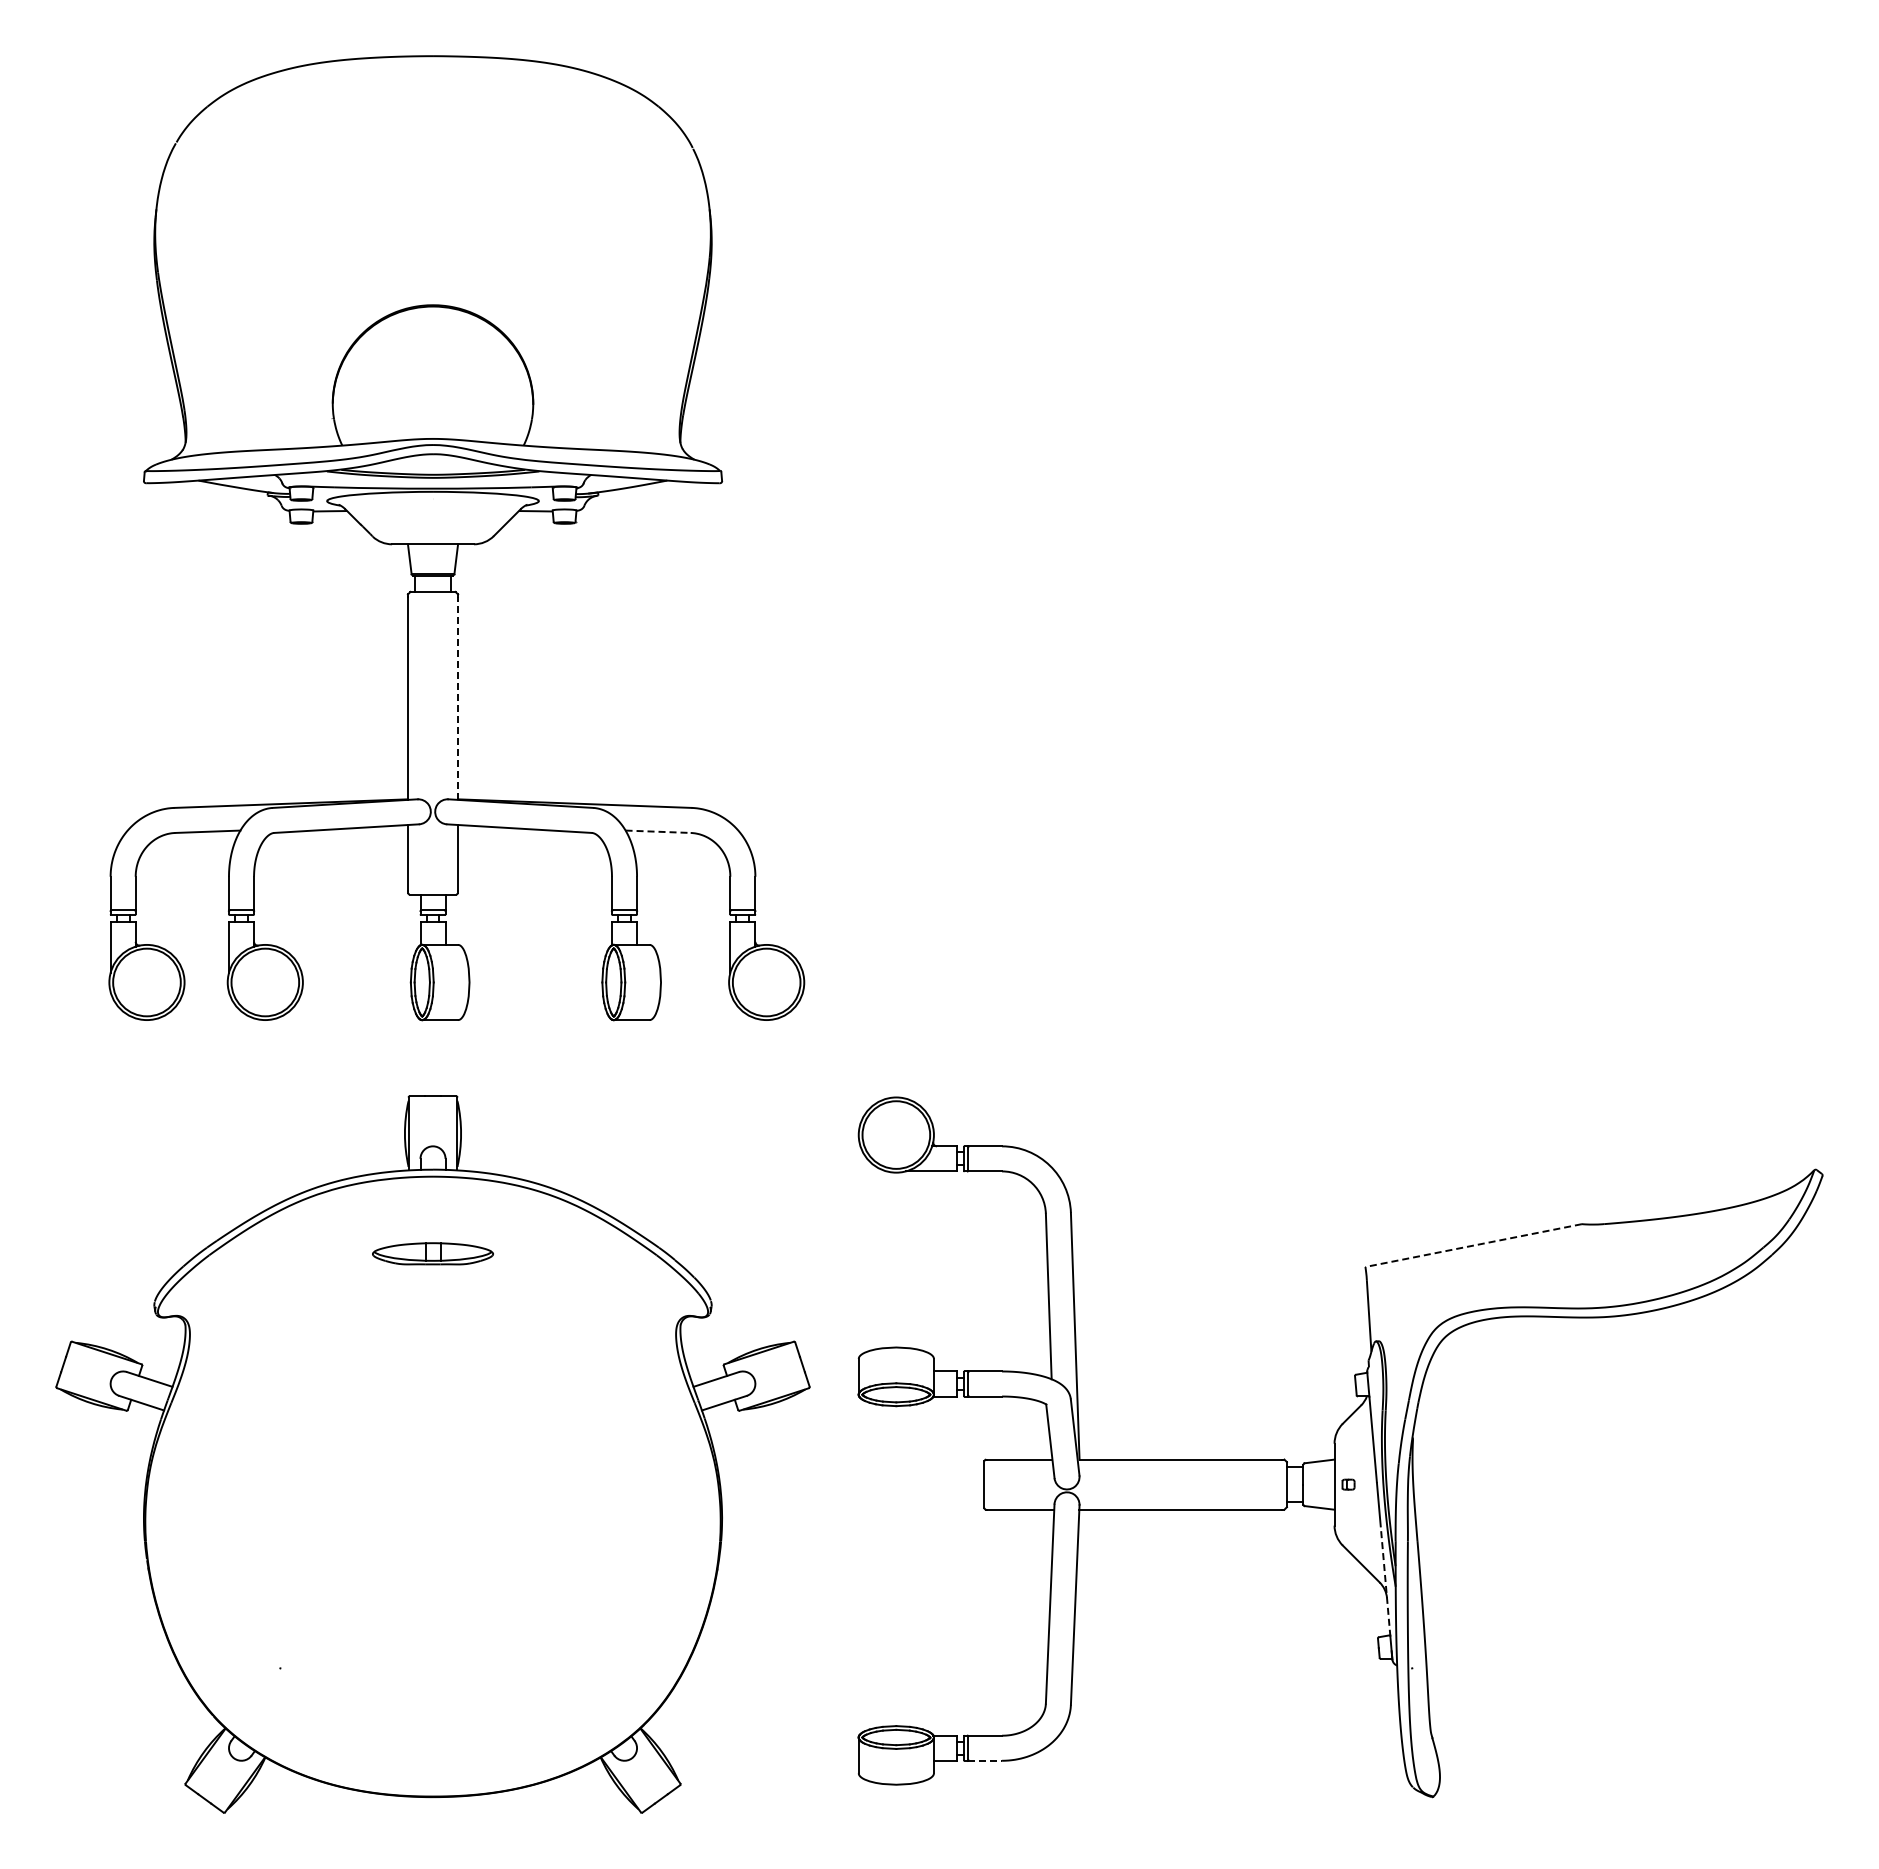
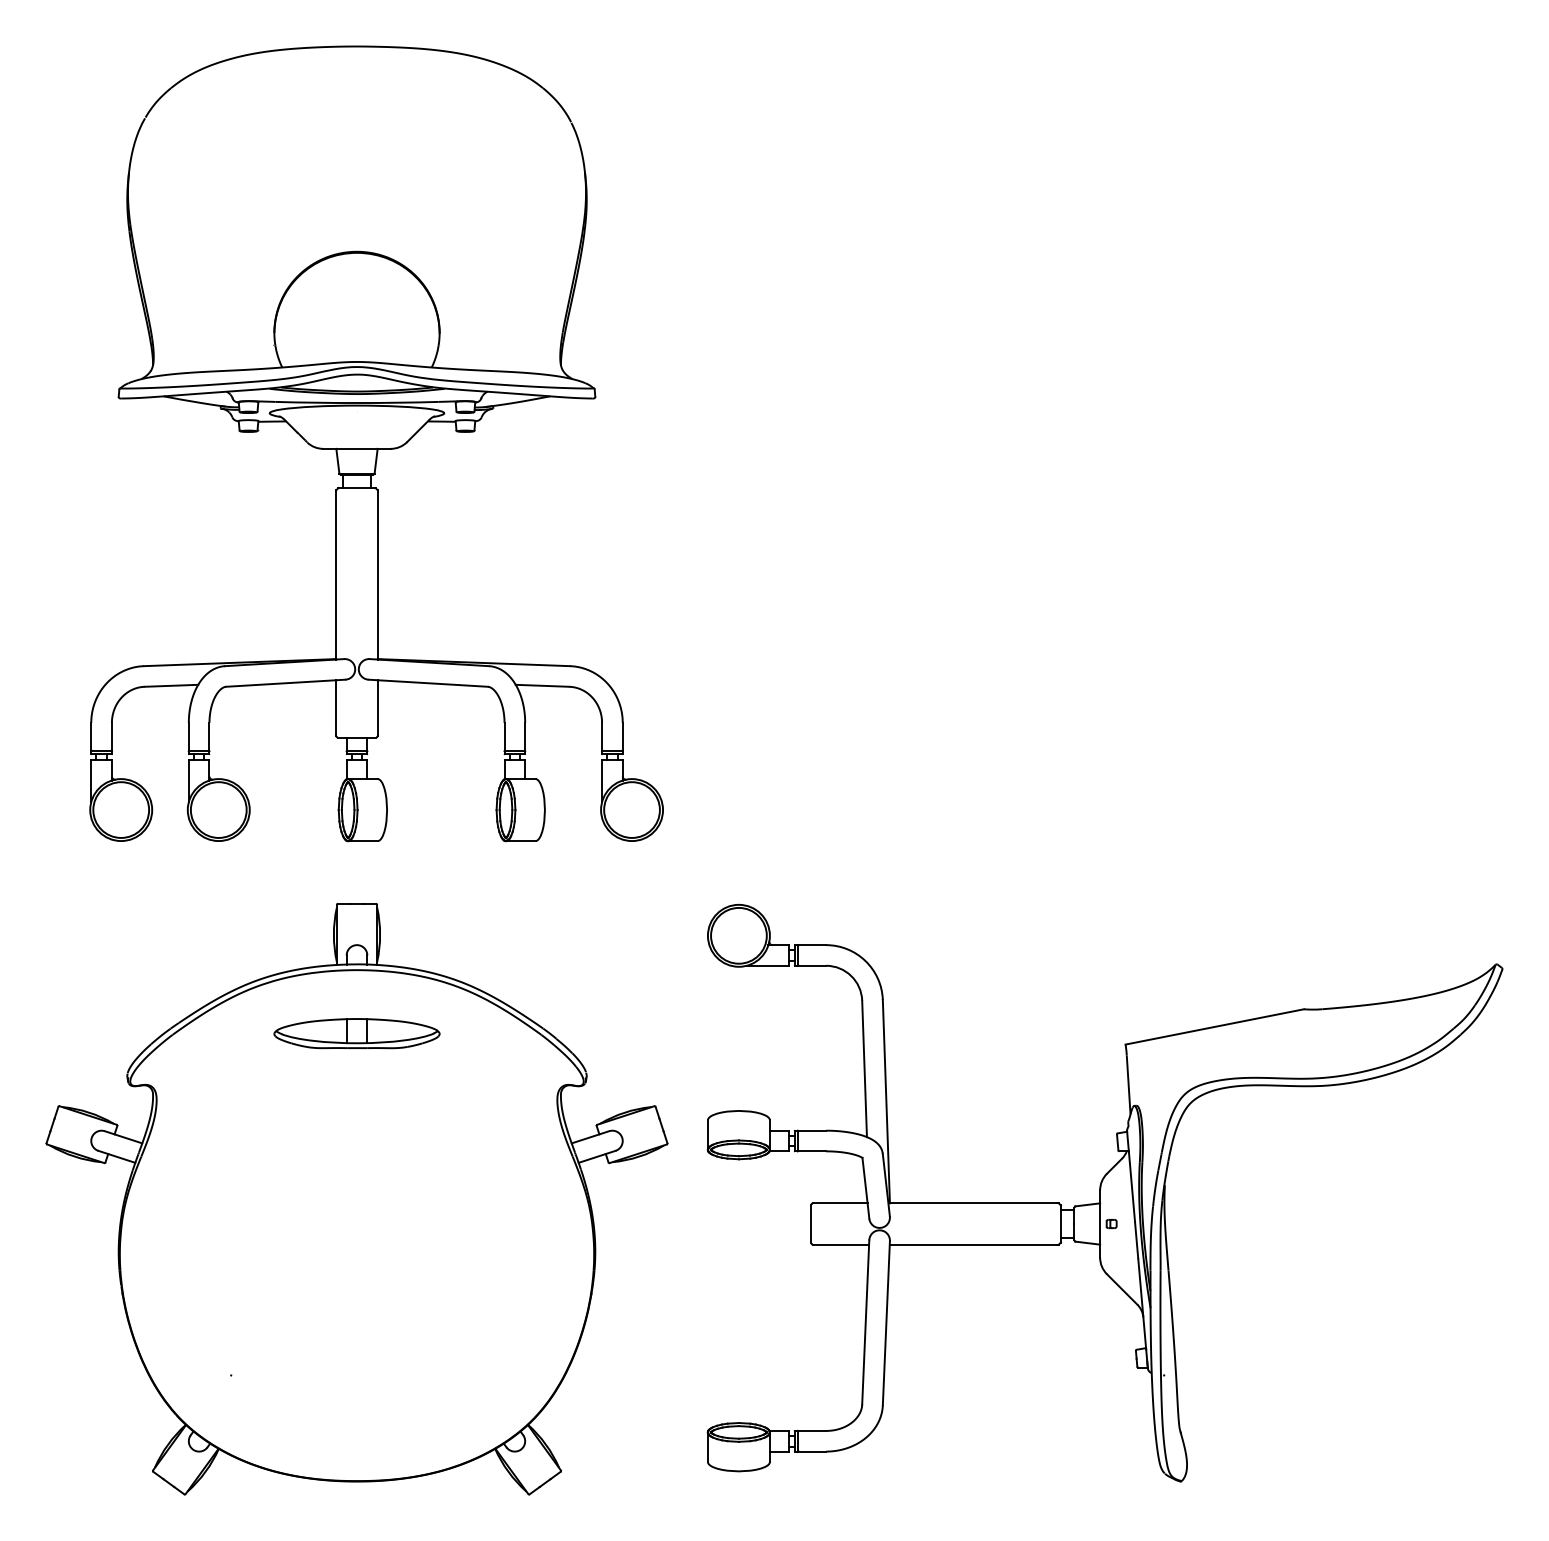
line: (458, 697) -> (378, 575), dashed -> solid
line: (658, 831) -> (542, 685), dashed -> solid
line: (1473, 1245) -> (1214, 1026), dashed -> solid
part: (432, 1253) -> (356, 1033), size x1.67
line: (1385, 1582) -> (1142, 1304), dashed -> solid
line: (985, 1760) -> (812, 1451), dashed -> solid

